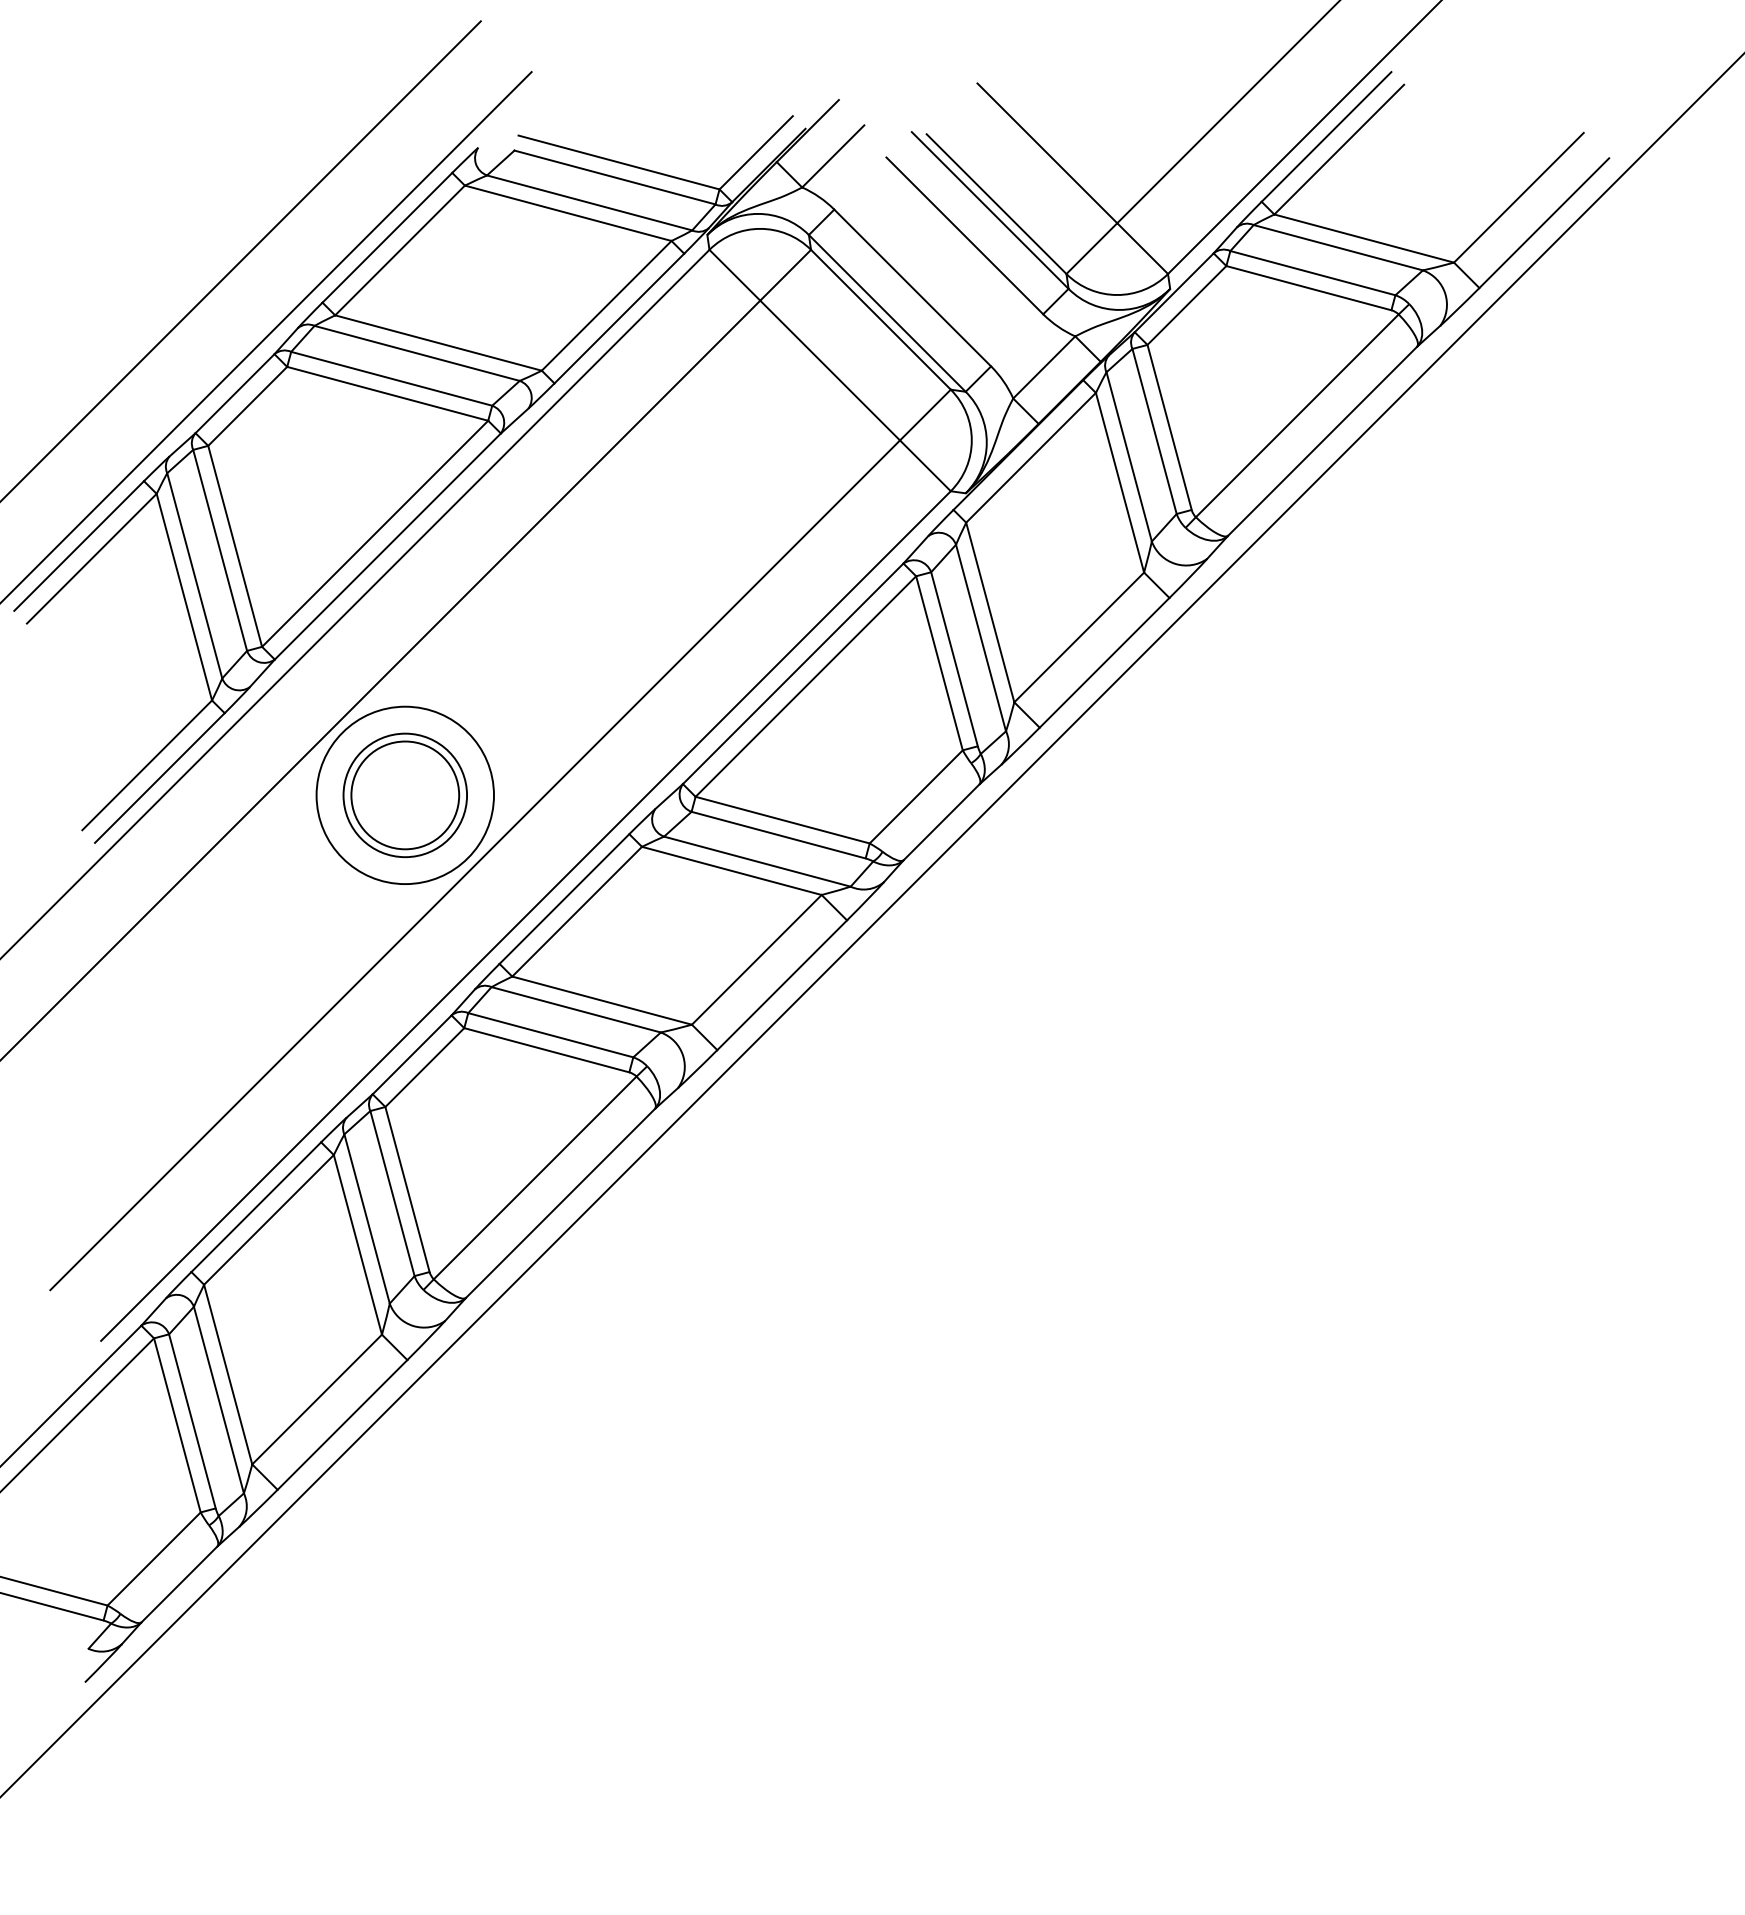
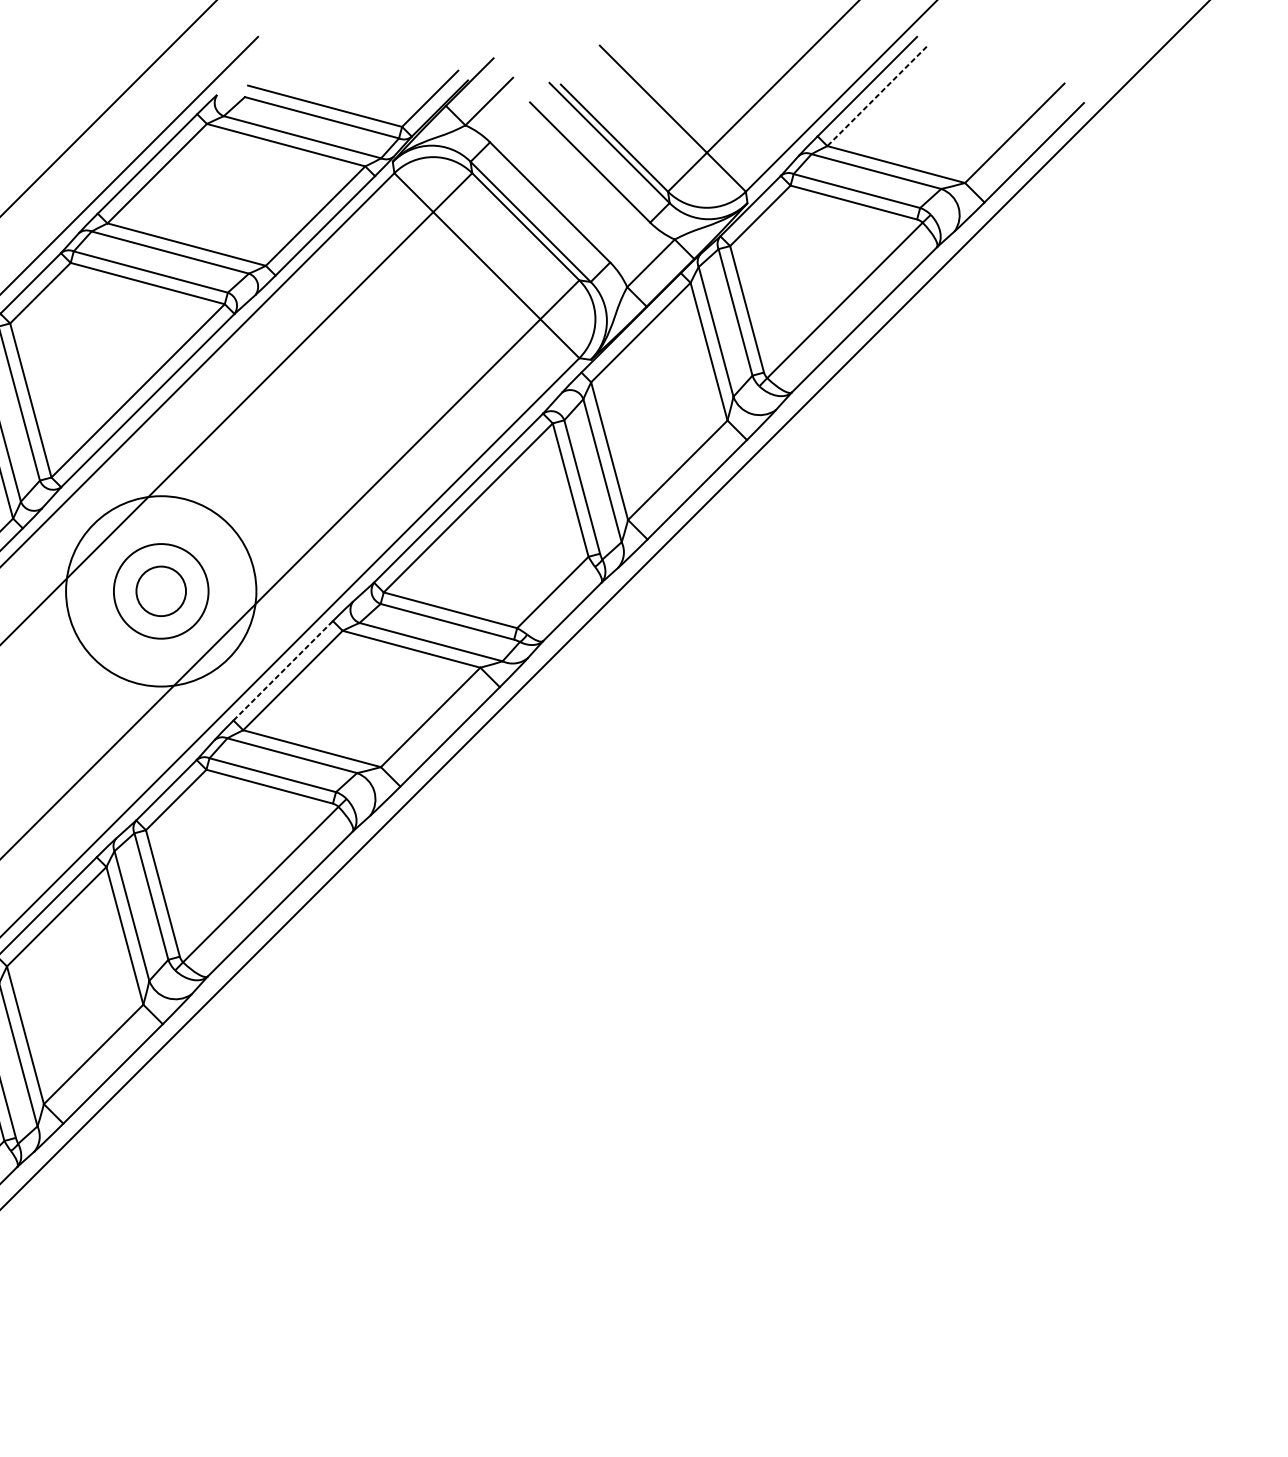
line: (1339, 149) -> (877, 96), solid -> dashed
circle: (405, 795) -> (161, 591), size x0.6
circle: (405, 795) -> (161, 591), size x1.4
line: (564, 899) -> (283, 671), solid -> dashed

